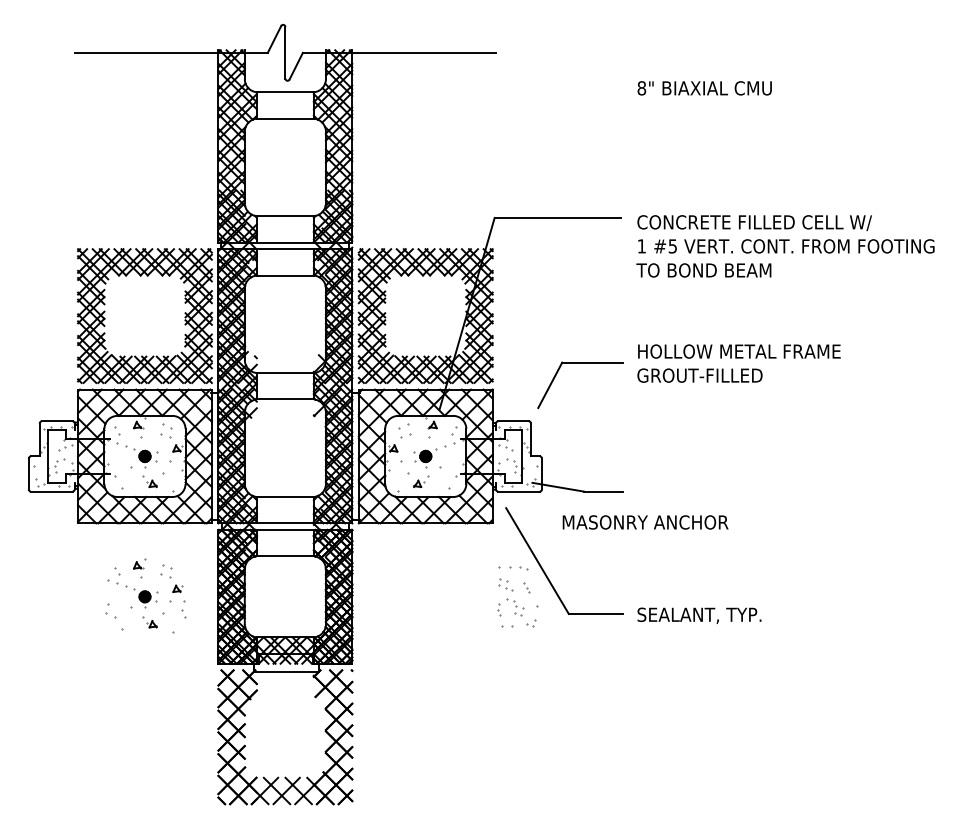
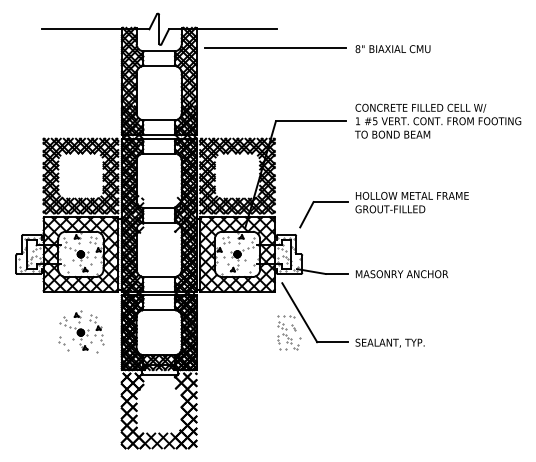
line: (493, 87) -> (275, 48), added
text: (786, 245) -> (438, 120), moved
text: (646, 522) -> (402, 274), moved

